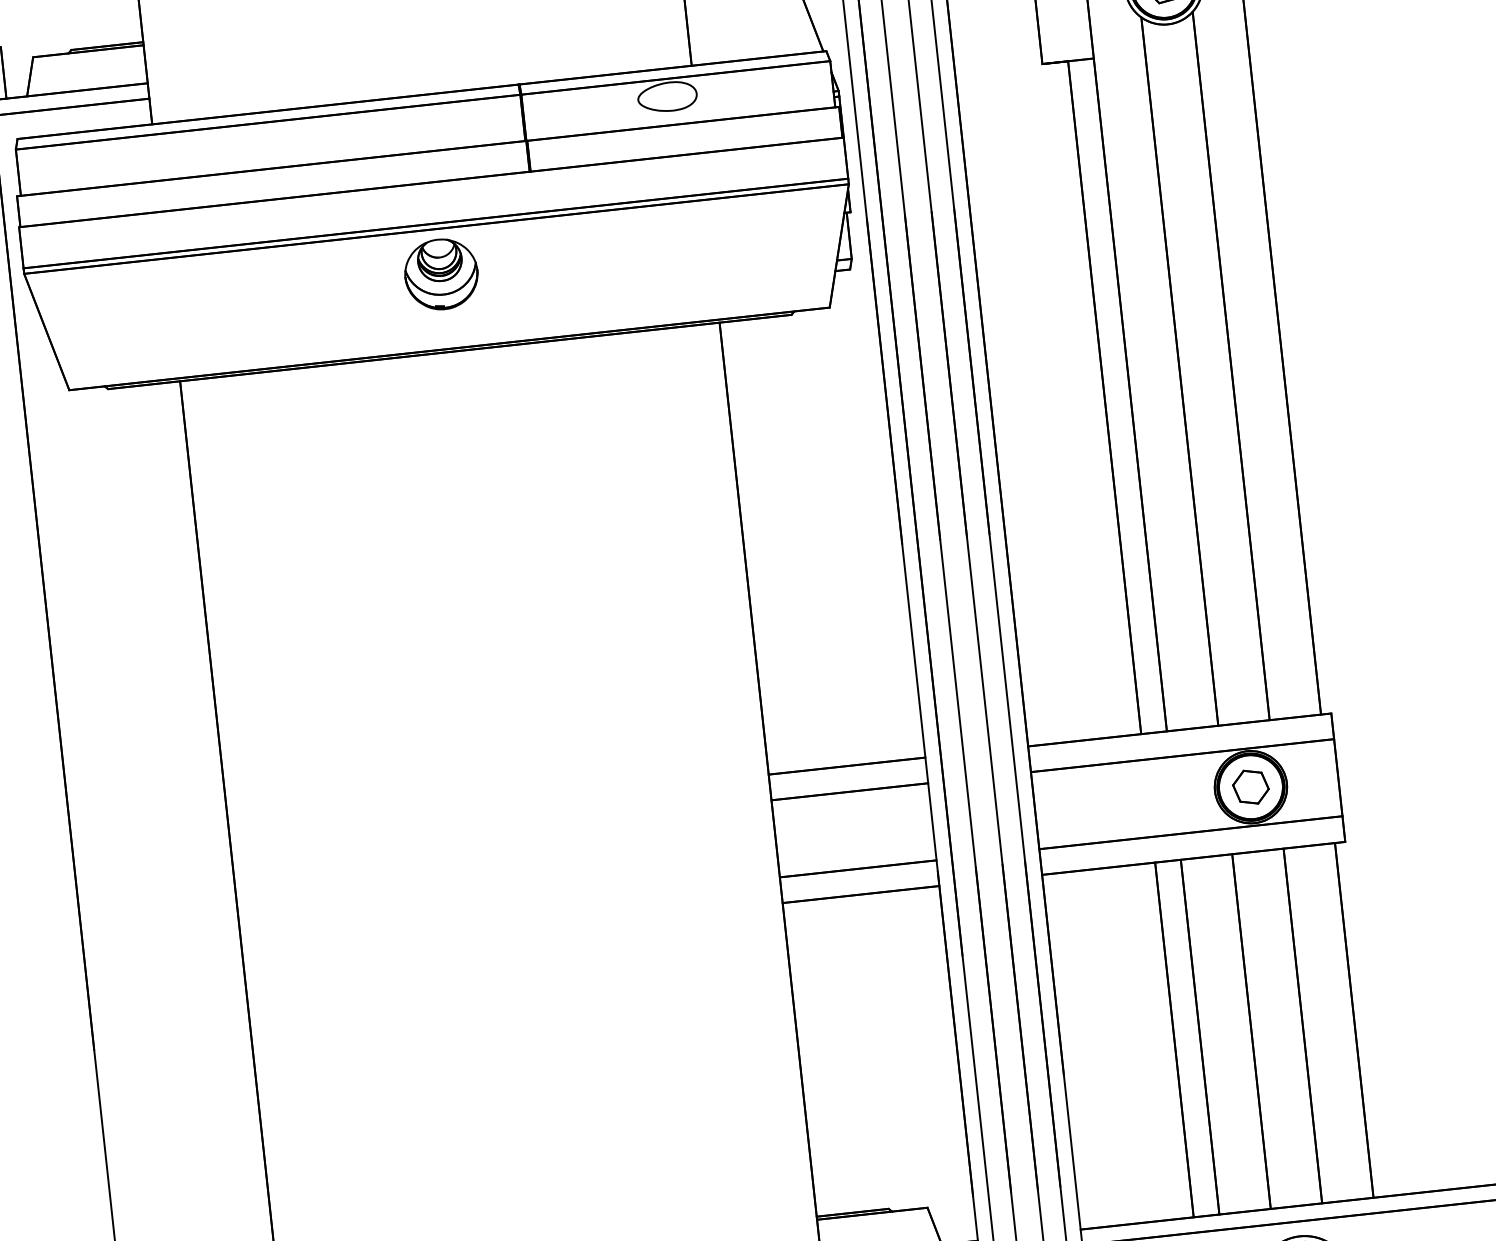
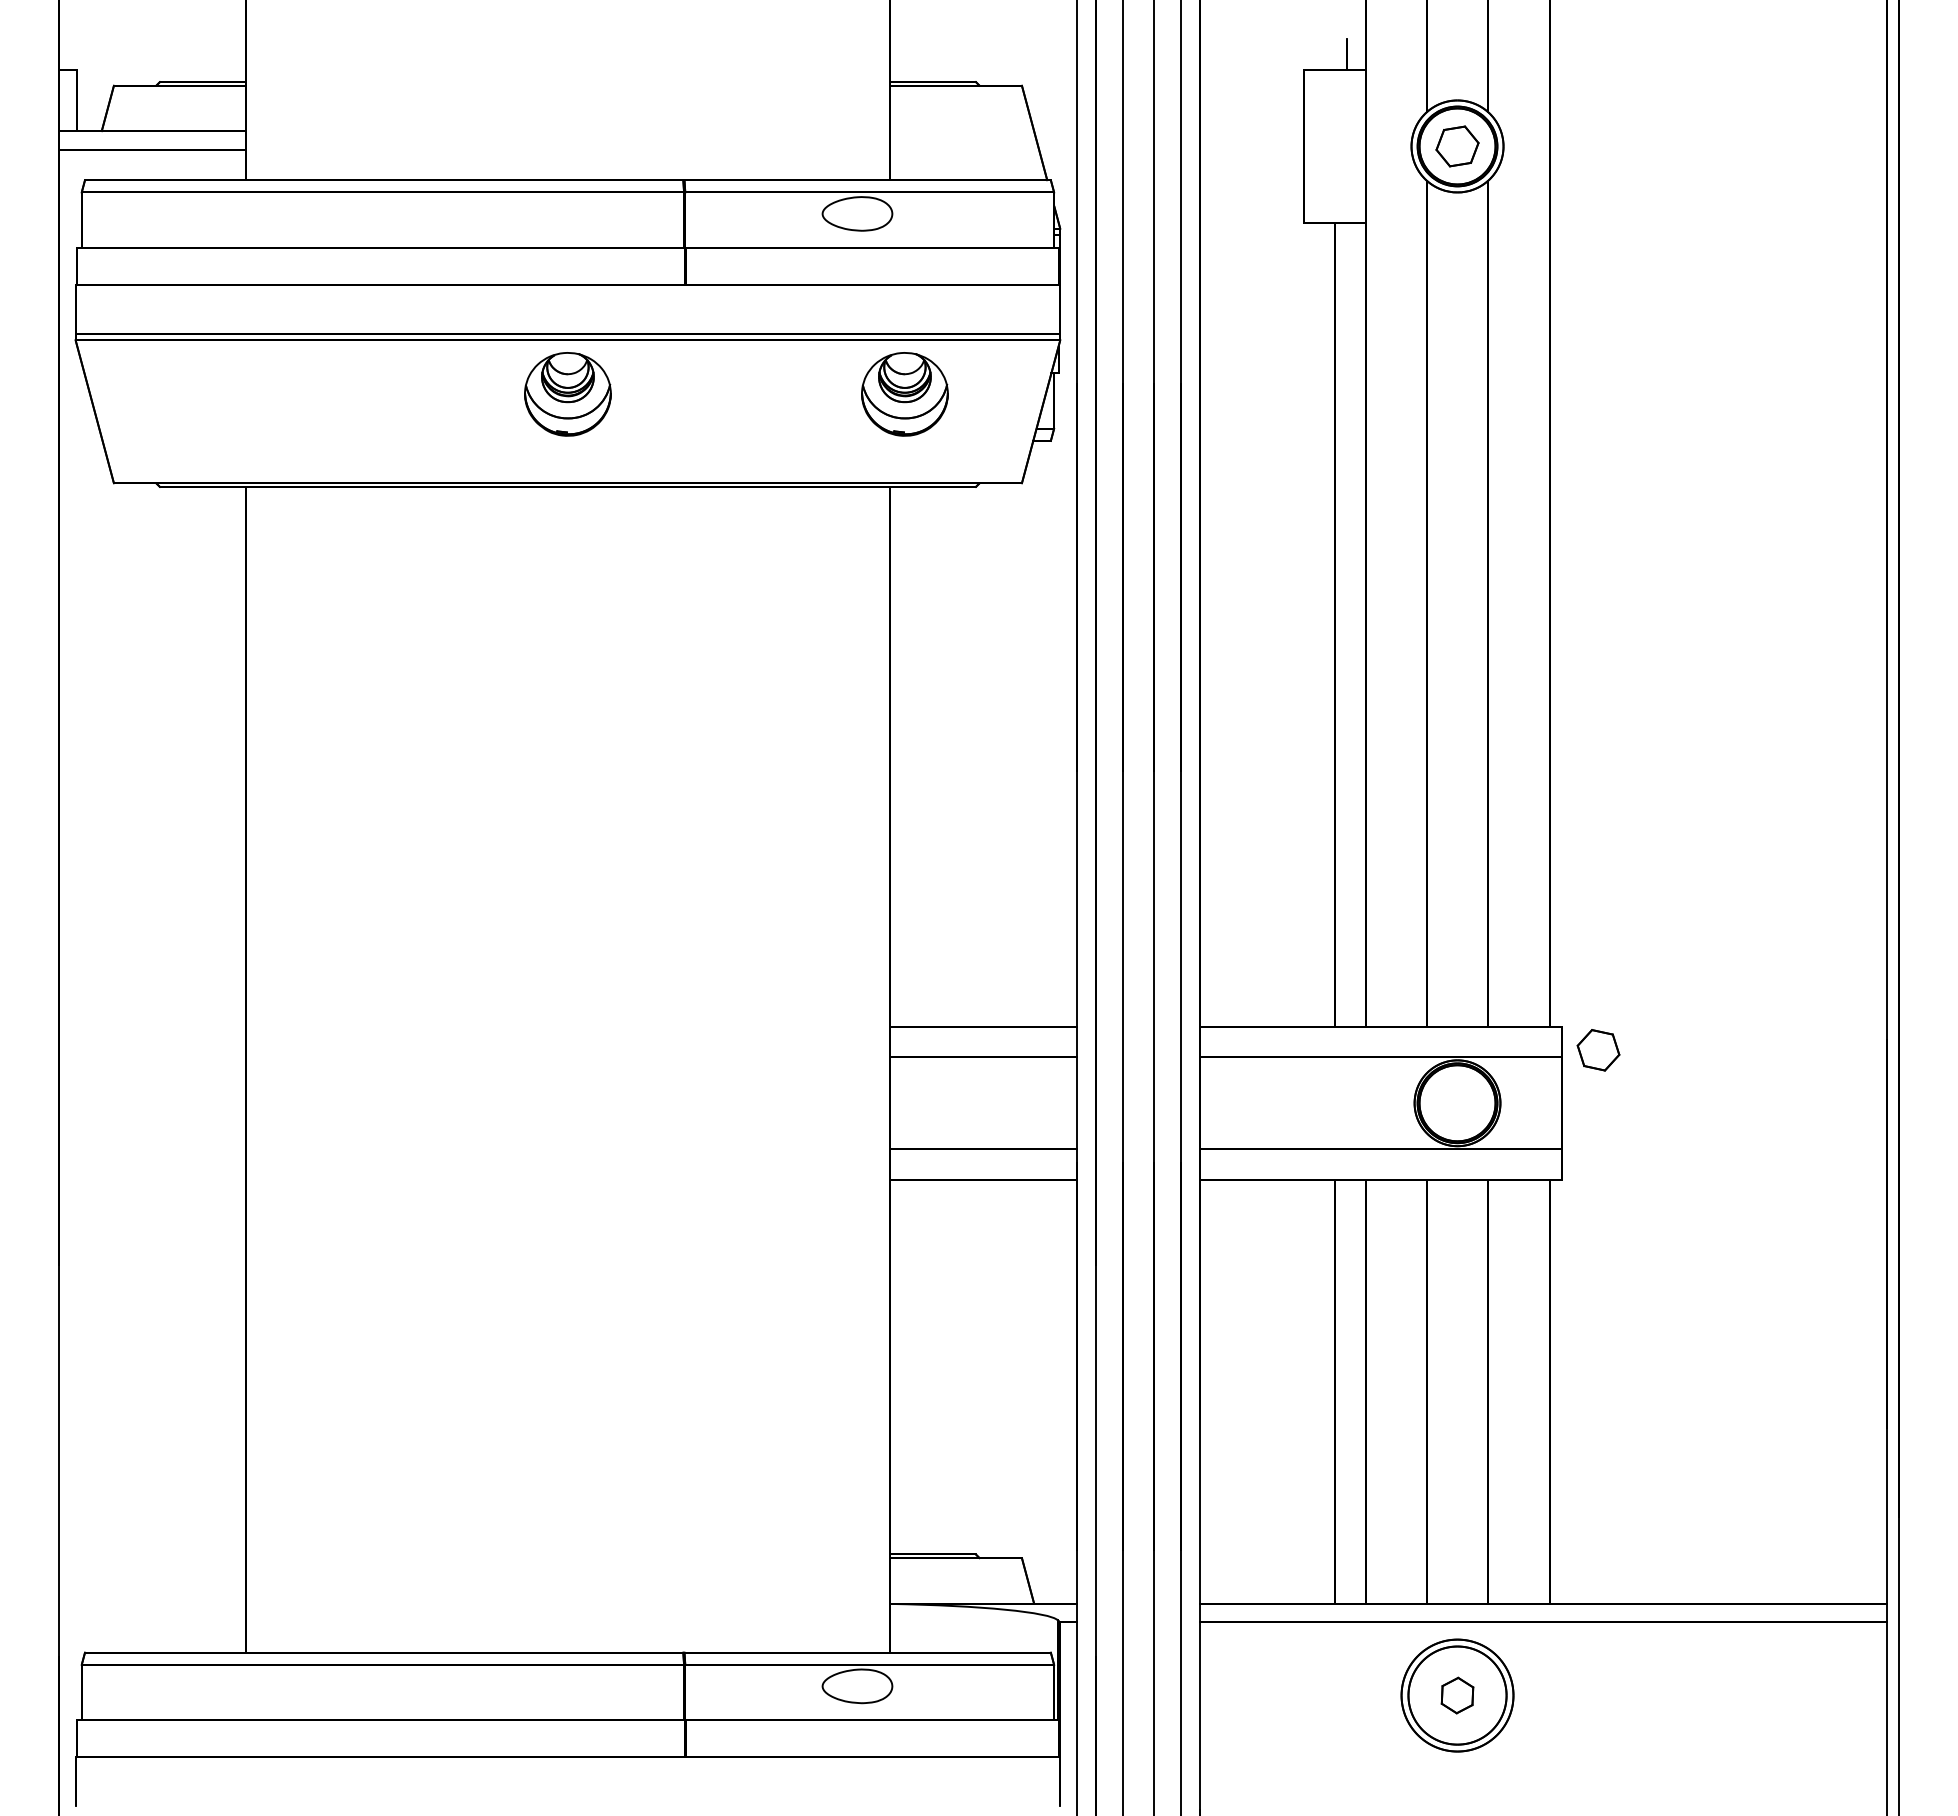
part: (723, 243) -> (904, 394), added
part: (1250, 787) -> (1598, 1050), moved

